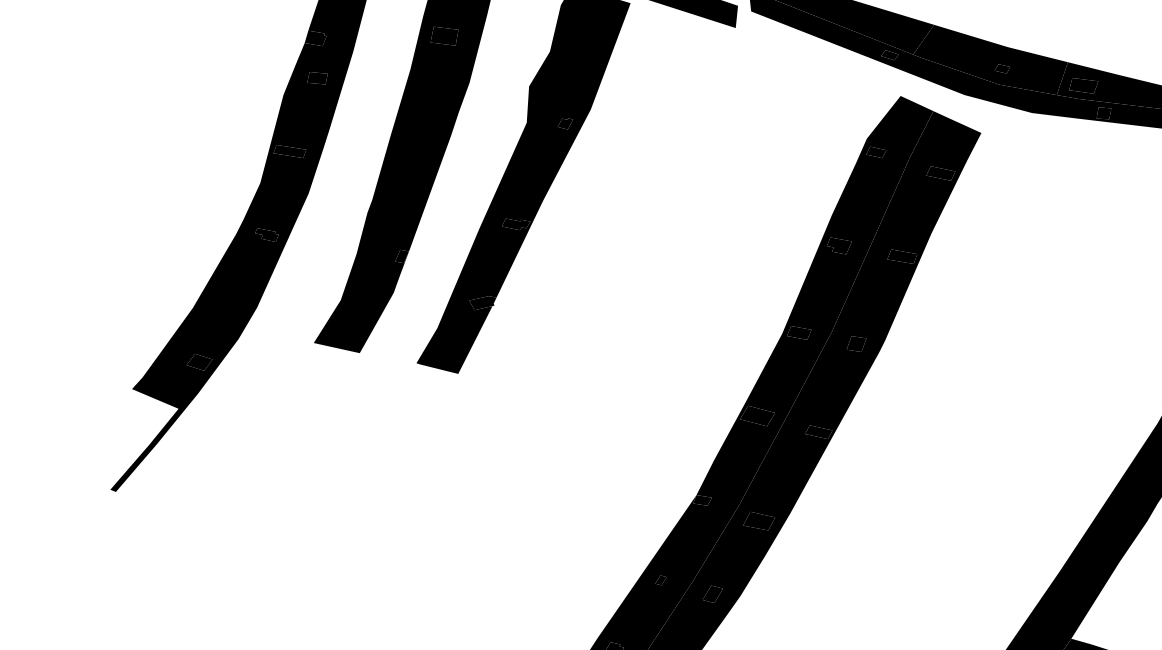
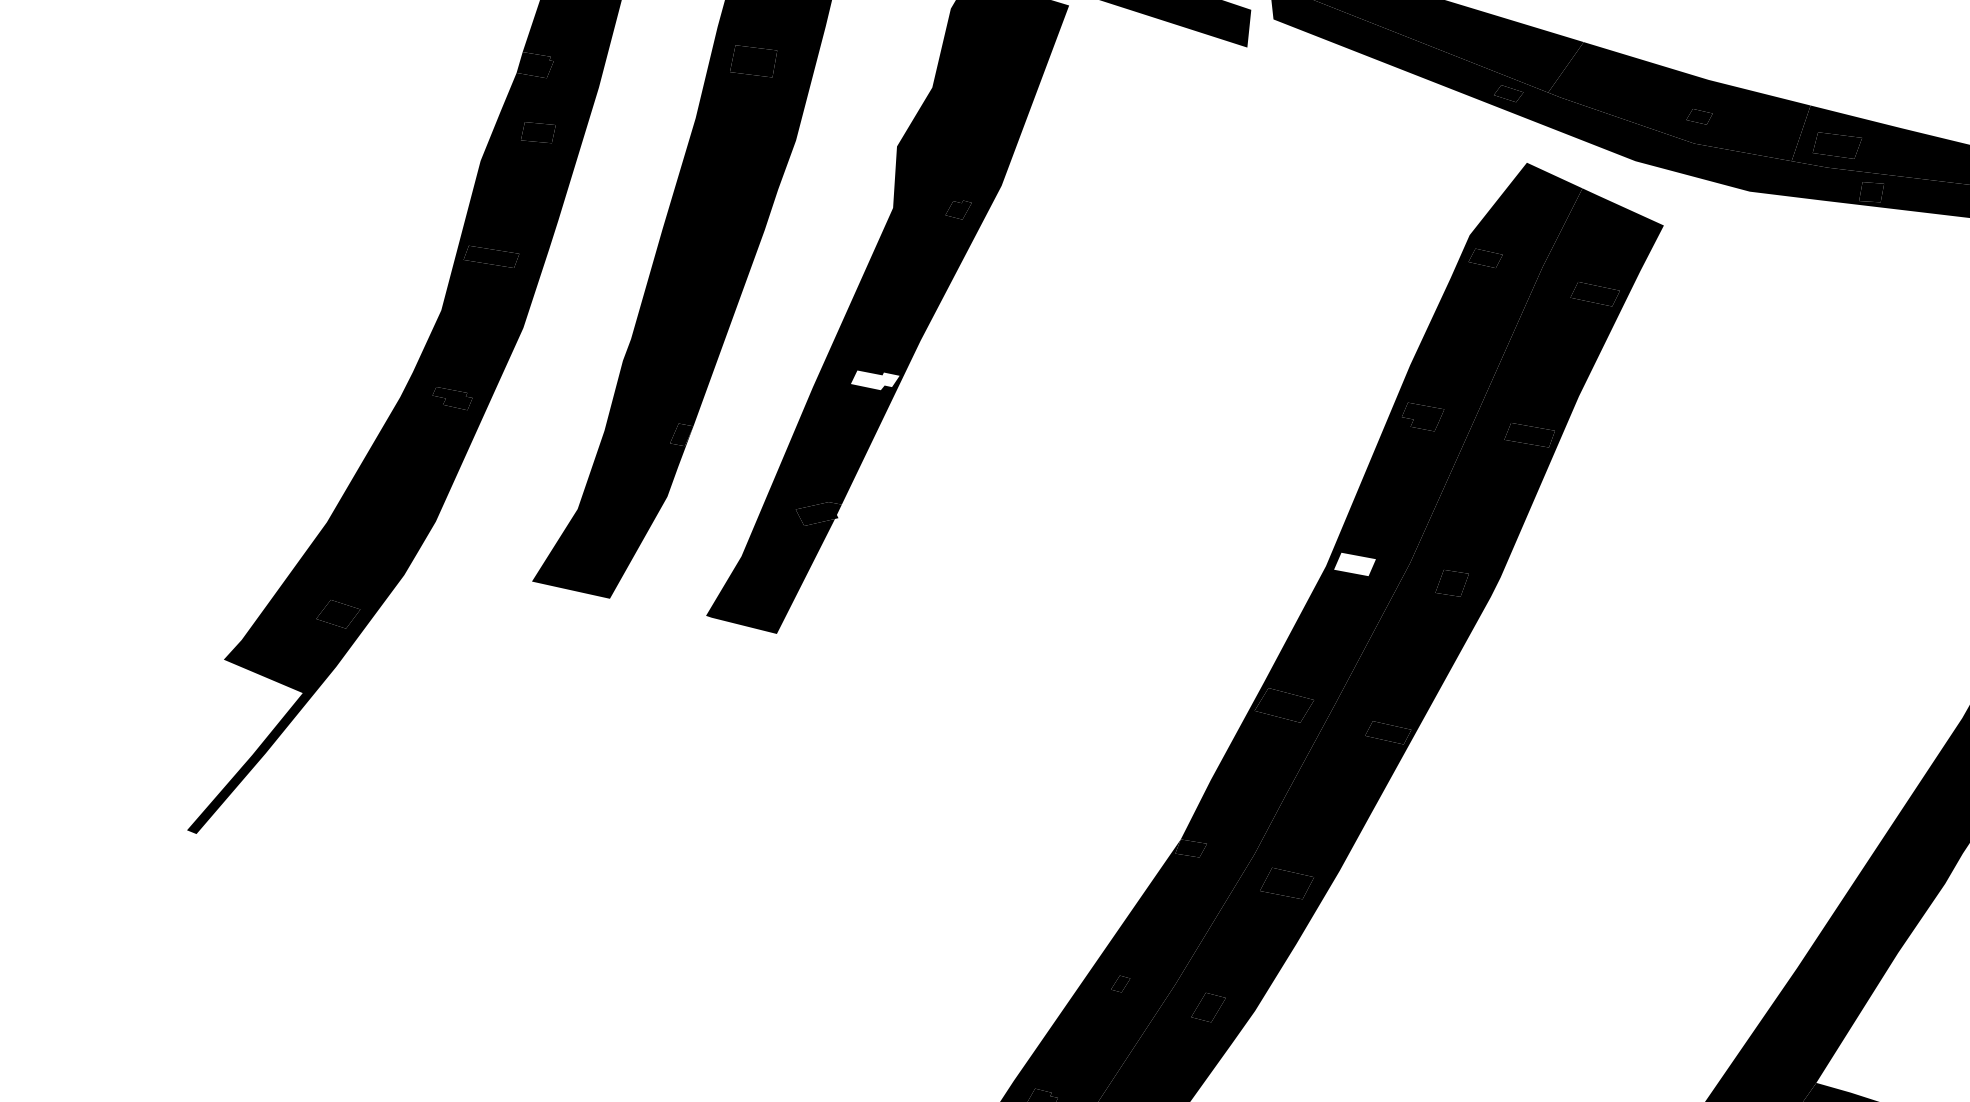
fill: (515, 224) -> (873, 380), removed
fill: (798, 332) -> (1353, 563), removed

